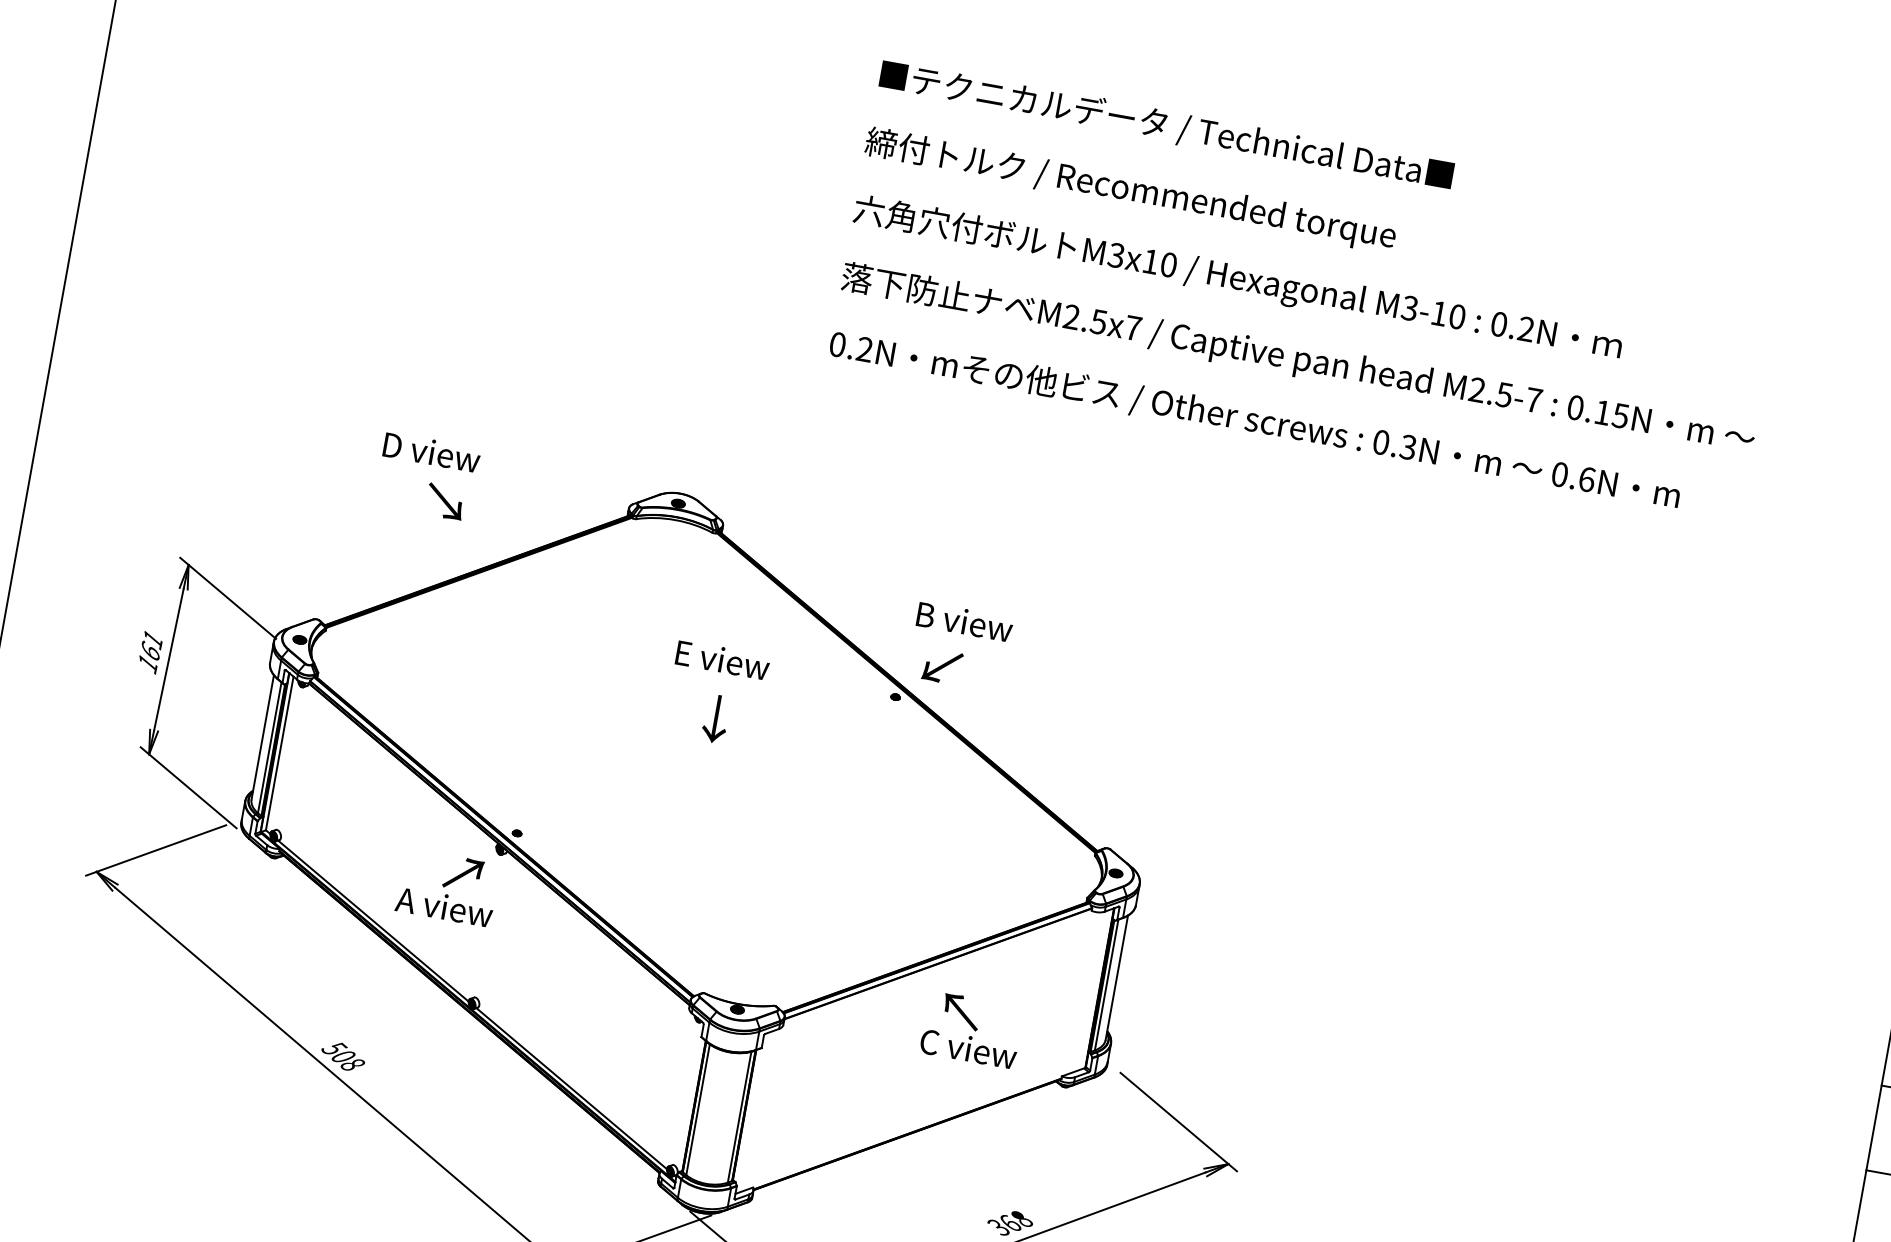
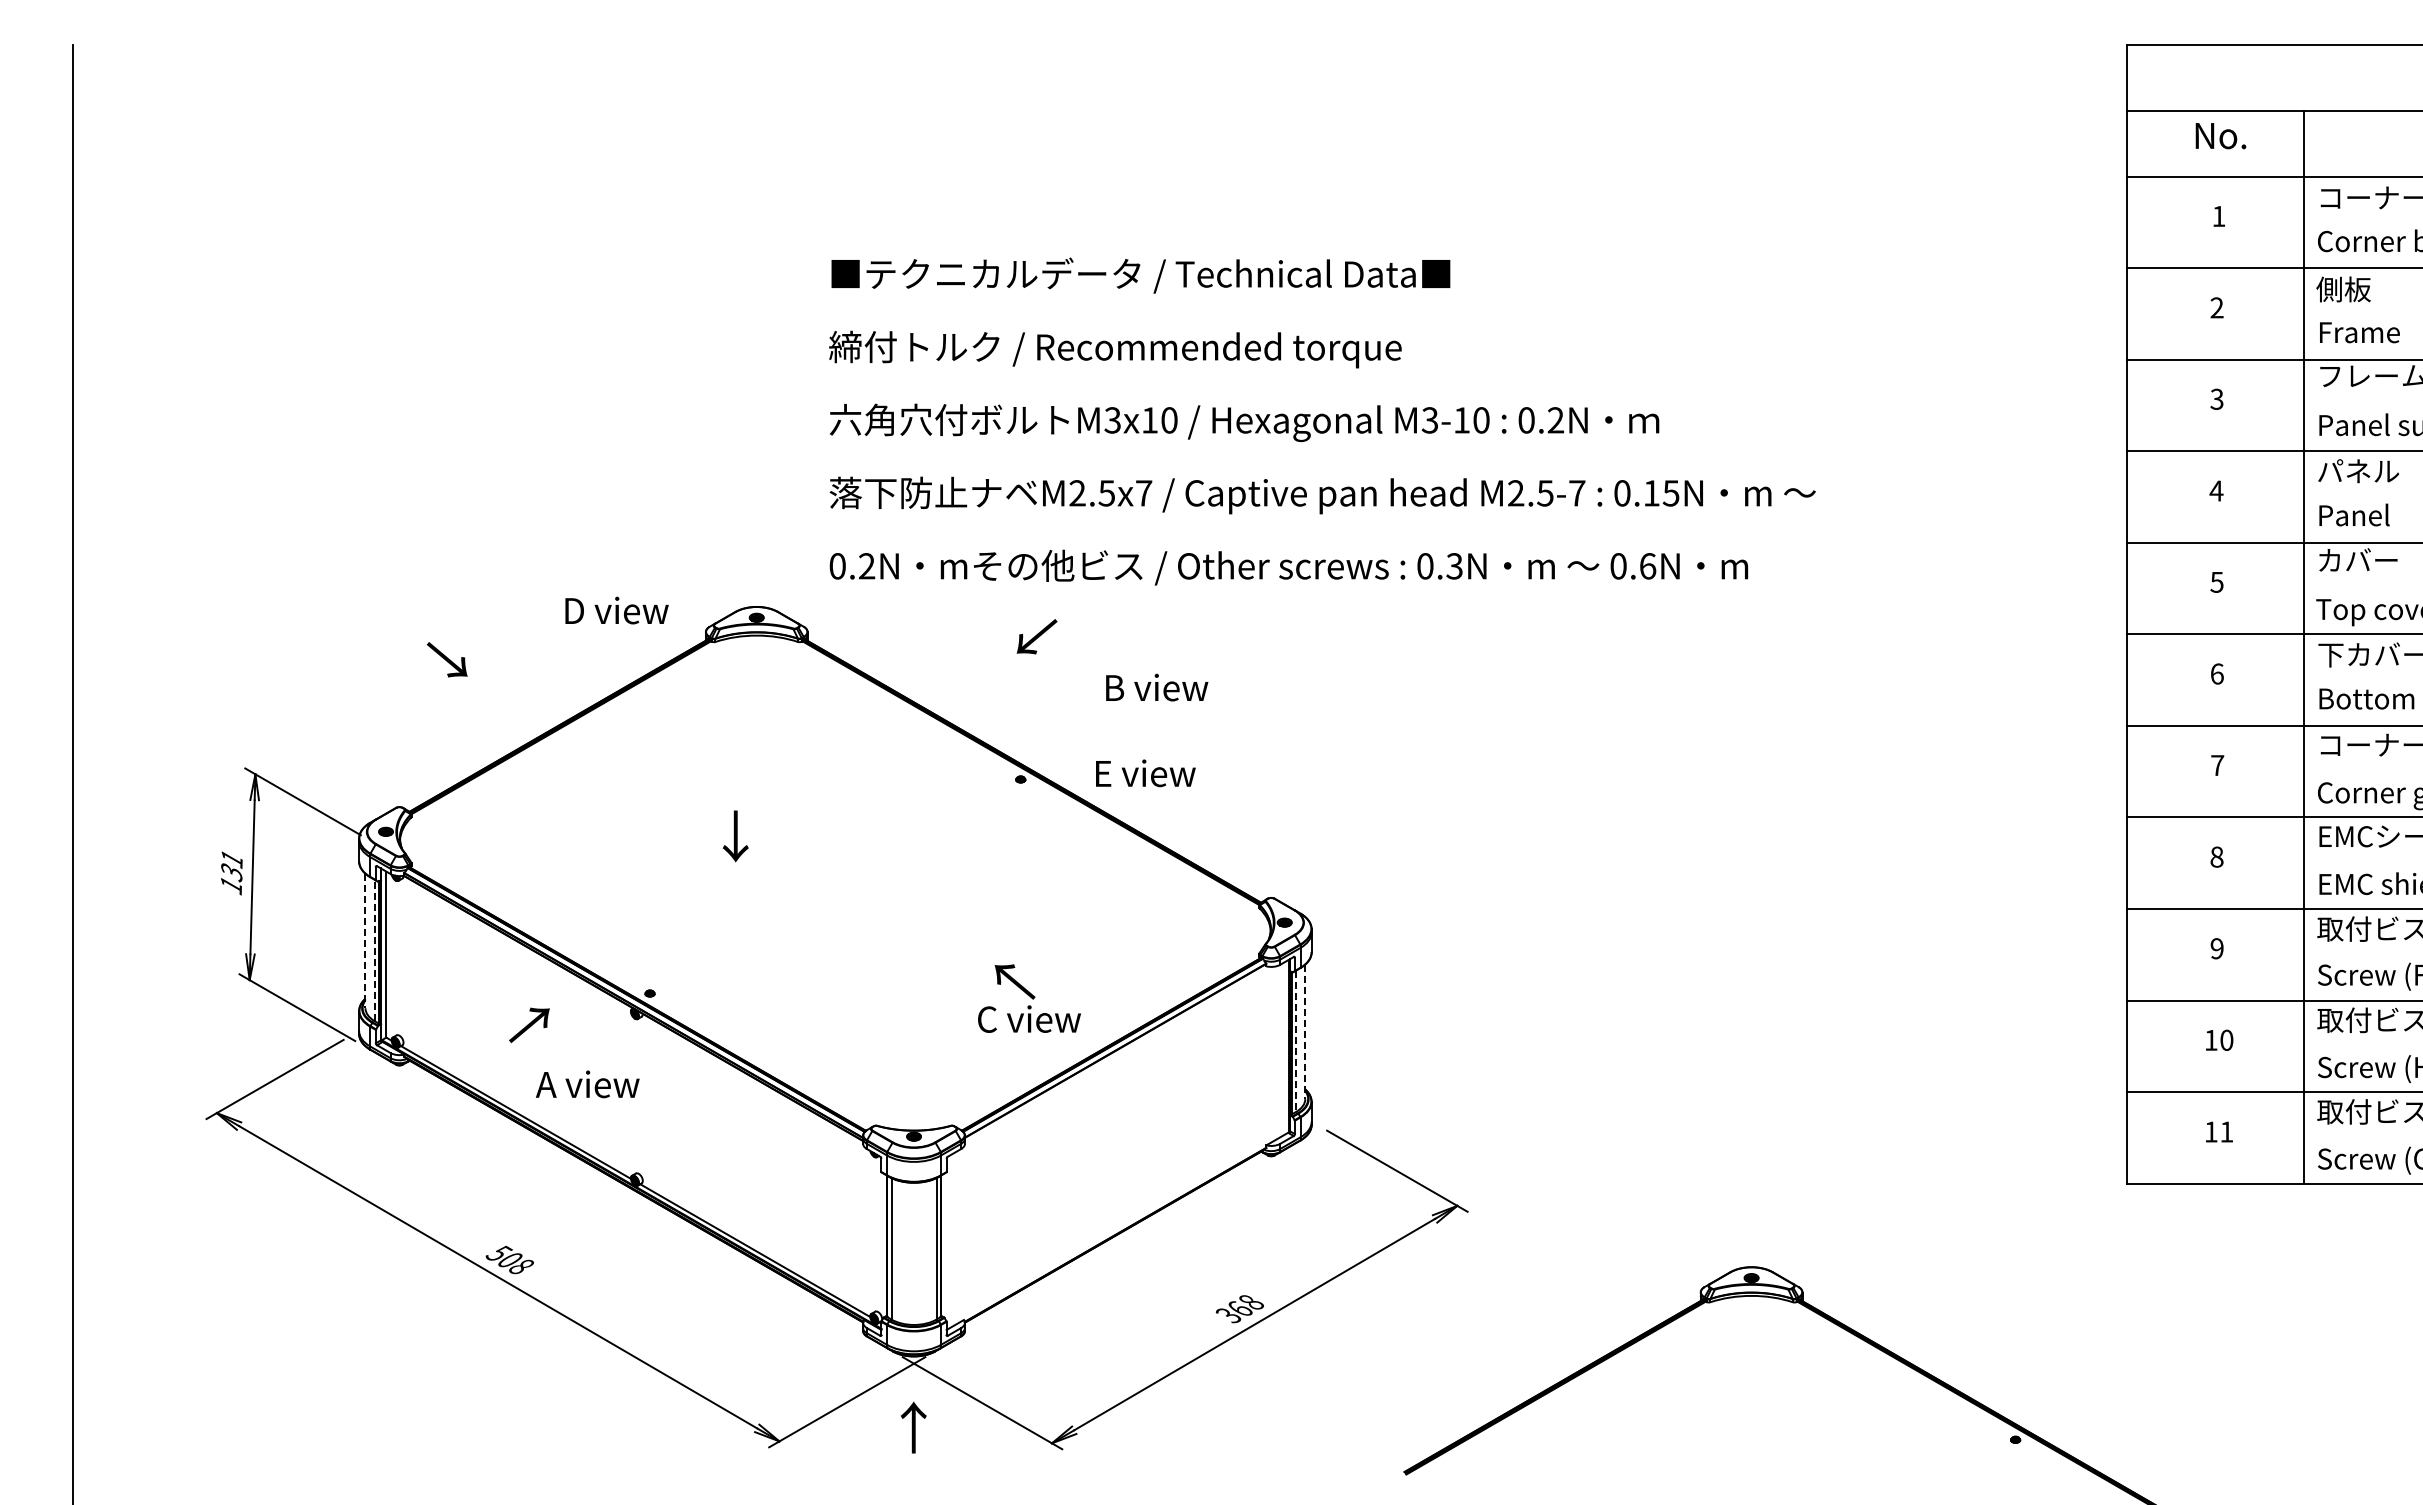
text: (1310, 291) -> (1322, 421), moved
text: (431, 452) -> (616, 610), moved
text: (444, 501) -> (446, 659), moved
text: (965, 621) -> (1157, 687), moved
text: (150, 651) -> (231, 872), 161 -> 131
text: (722, 660) -> (1145, 773), moved
text: (941, 666) -> (1036, 636), moved
text: (715, 719) -> (735, 836), moved
line: (262, 737) -> (365, 941), solid -> dashed
line: (269, 747) -> (374, 950), solid -> dashed
text: (463, 873) -> (529, 1024), moved
line: (1116, 978) -> (1305, 1032), solid -> dashed
line: (1107, 985) -> (1296, 1041), solid -> dashed
text: (972, 1029) -> (1029, 998), moved

